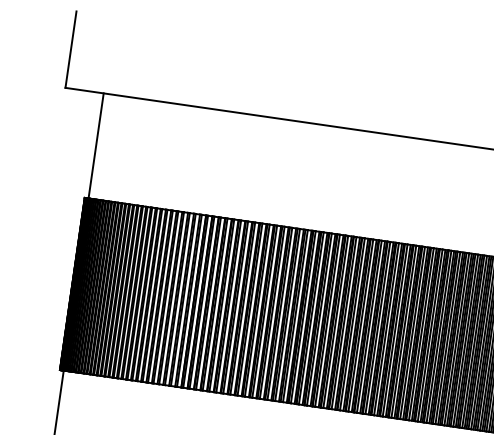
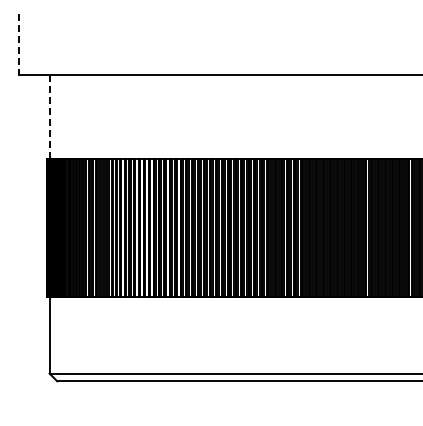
line: (71, 49) -> (19, 44), solid -> dashed
line: (95, 146) -> (49, 117), solid -> dashed

